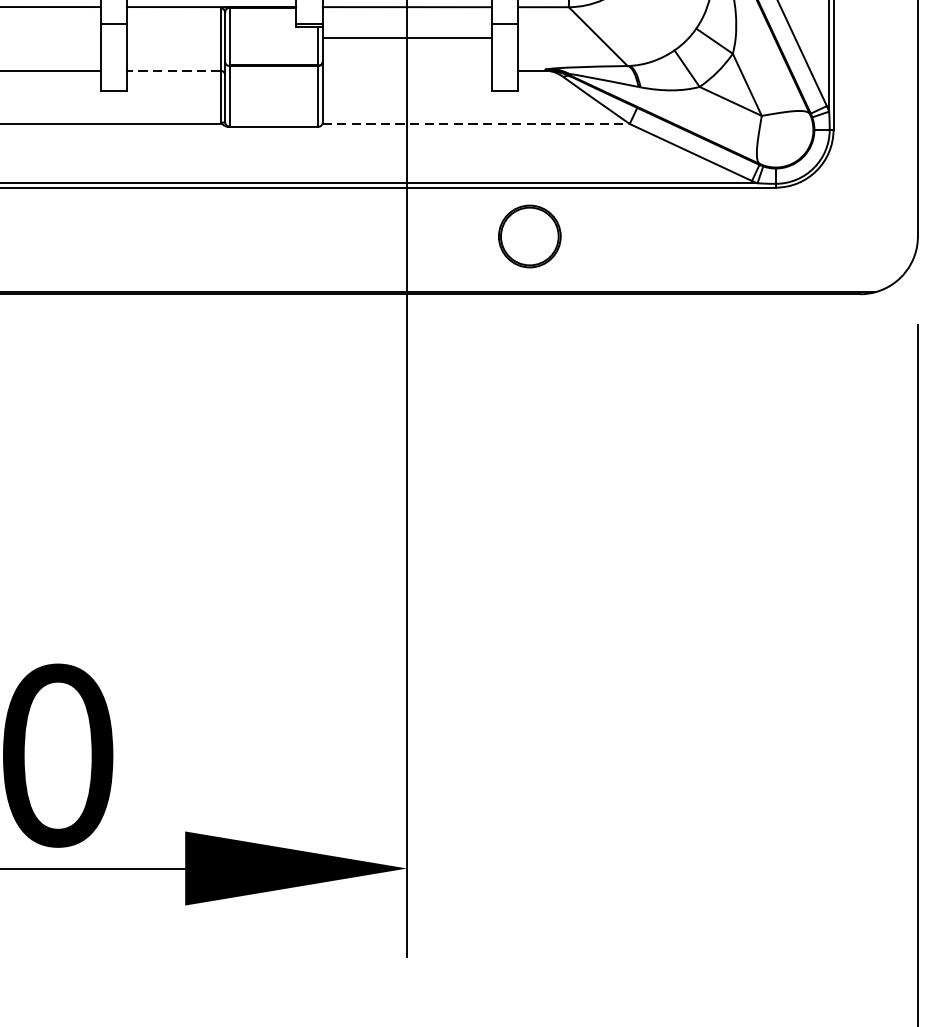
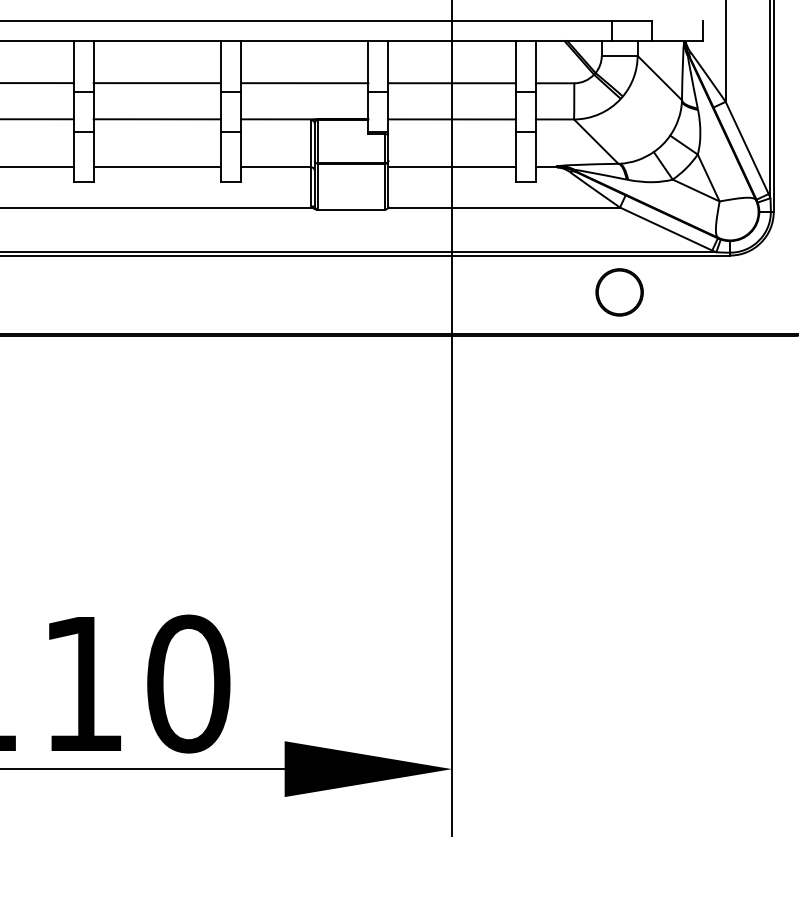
line: (406, 37) -> (451, 167), moved
line: (173, 70) -> (275, 167), dashed -> solid
line: (476, 123) -> (504, 207), dashed -> solid
circle: (529, 236) -> (619, 292), moved

